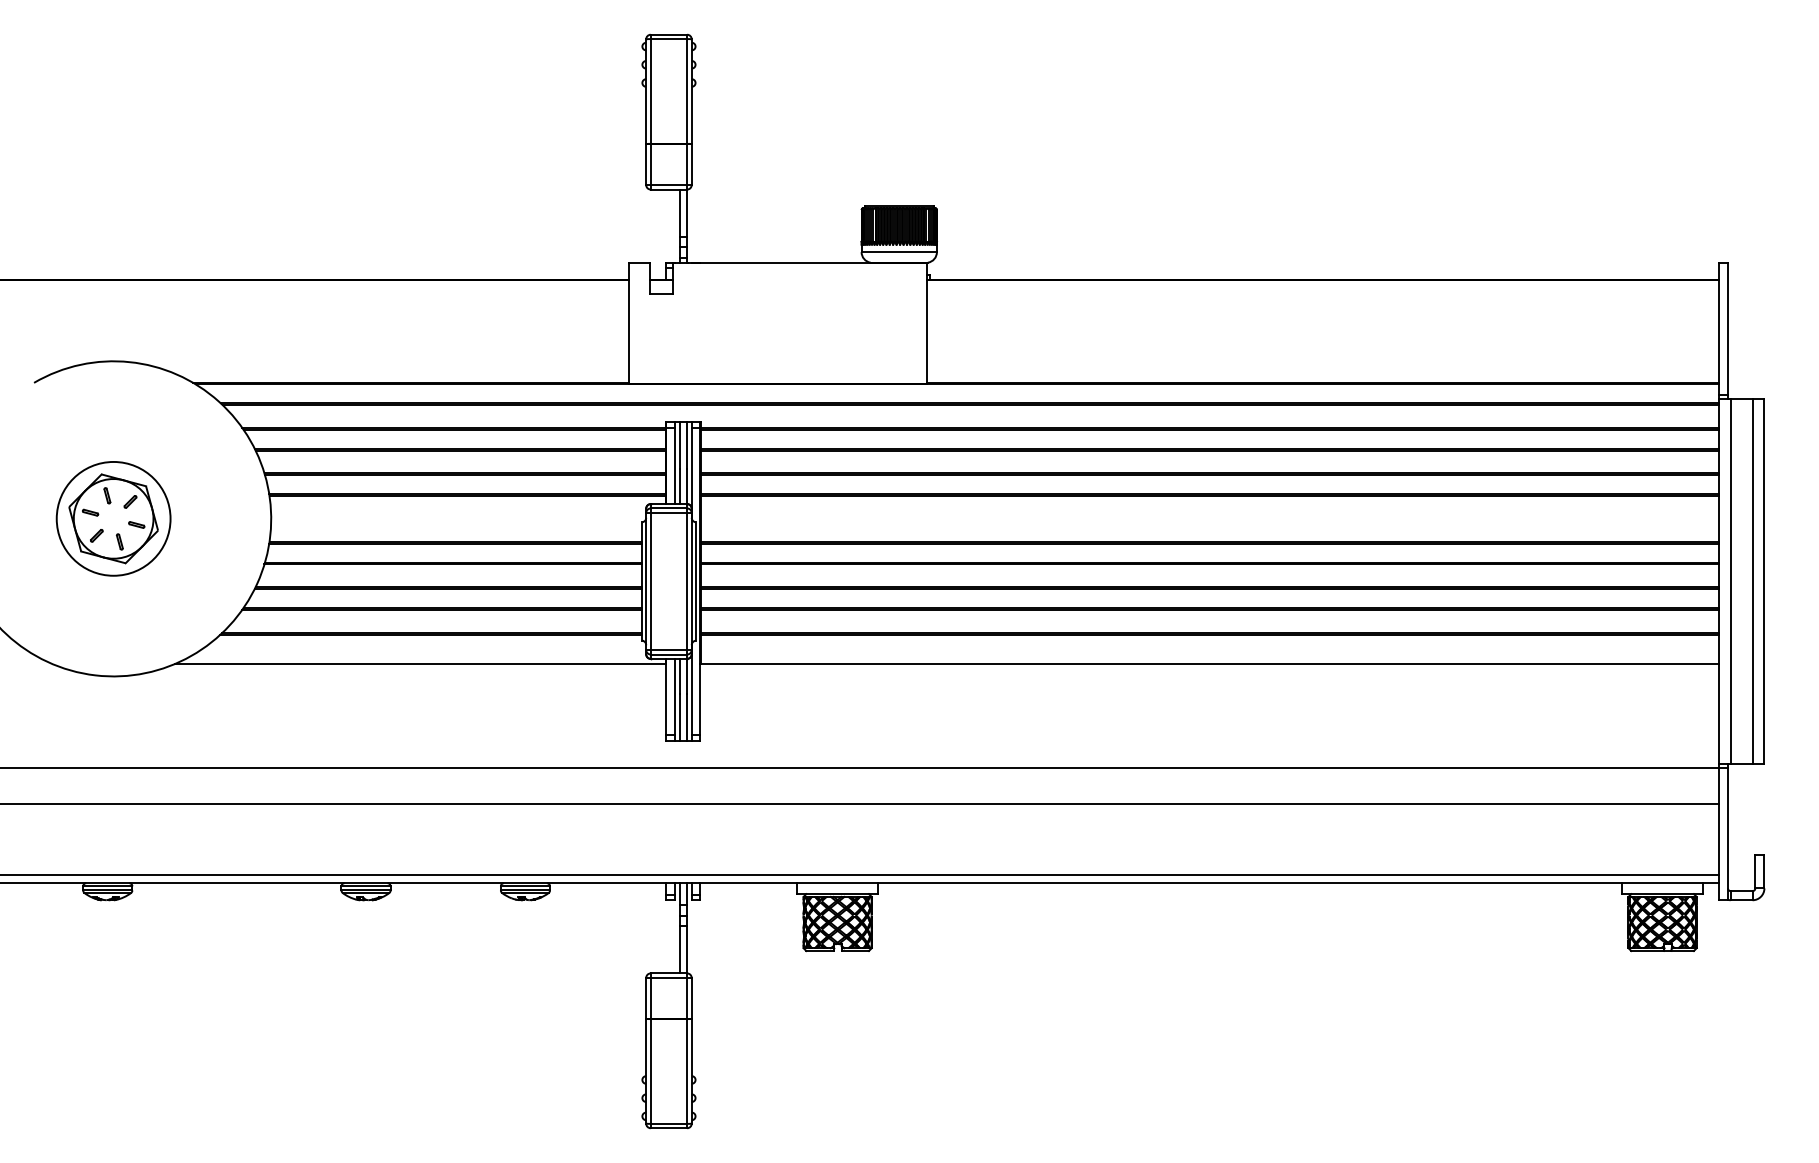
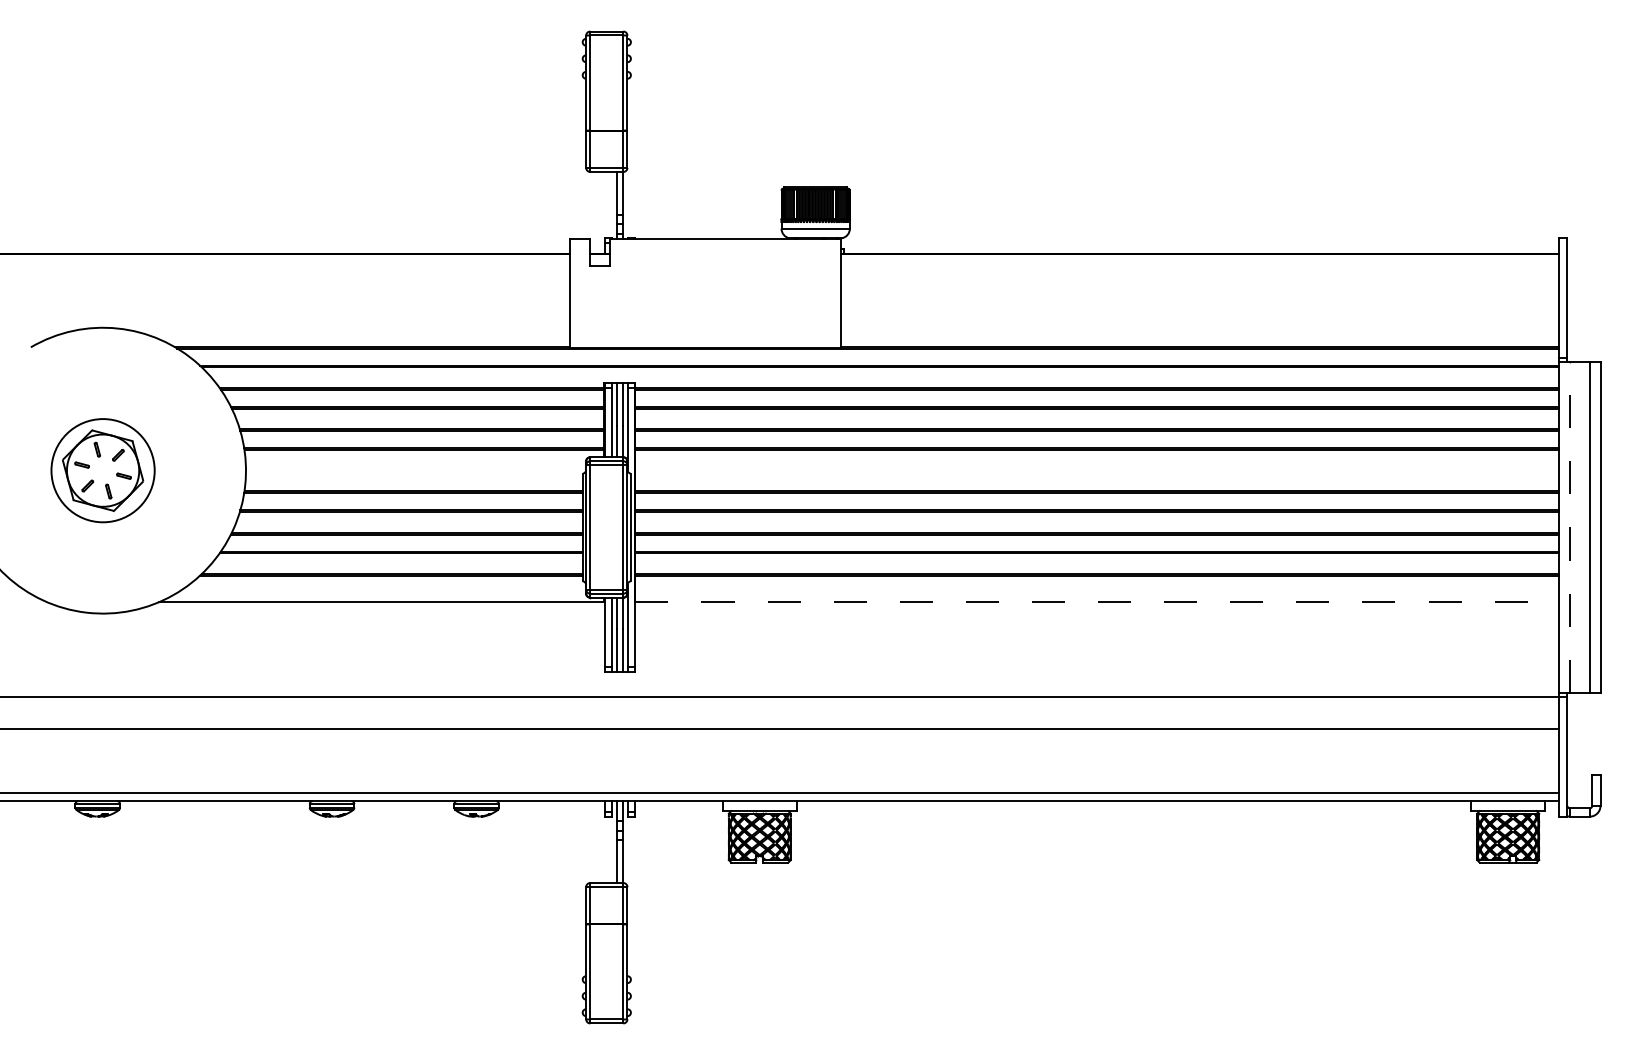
line: (1730, 581) -> (1569, 527), solid -> dashed
line: (1210, 664) -> (1098, 602), solid -> dashed

